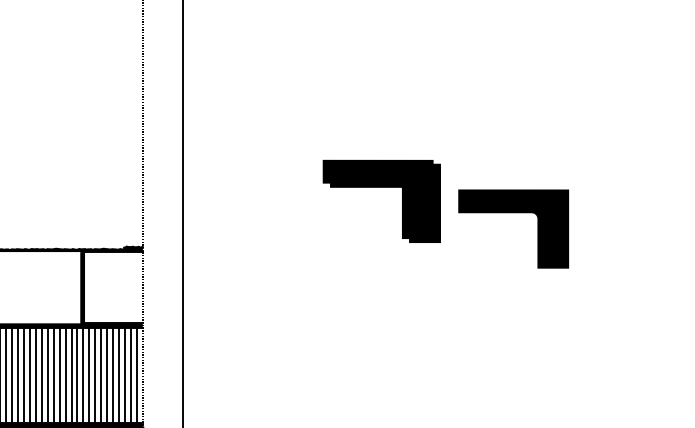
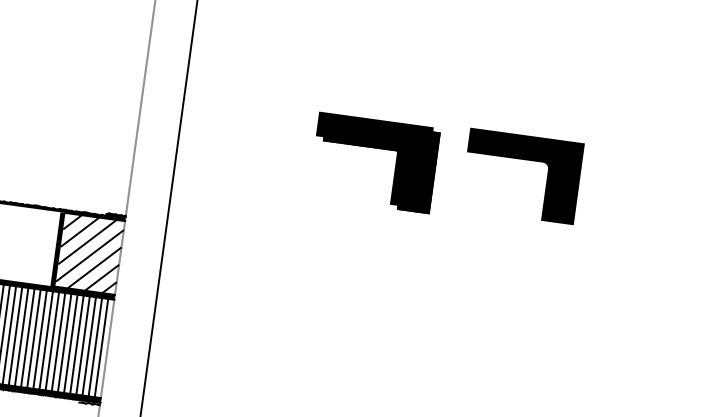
part: (381, 187) -> (376, 148), moved
part: (513, 213) -> (524, 160), moved
hatch: (113, 287) -> (89, 253), added

